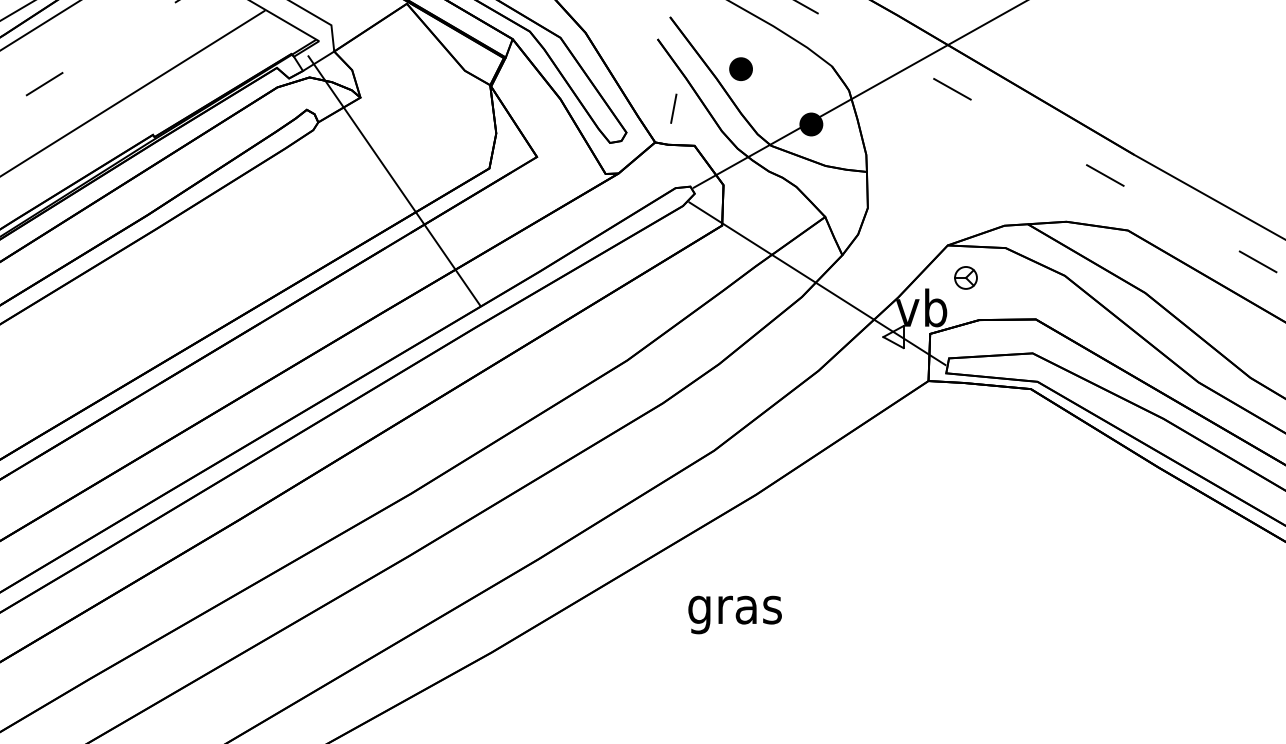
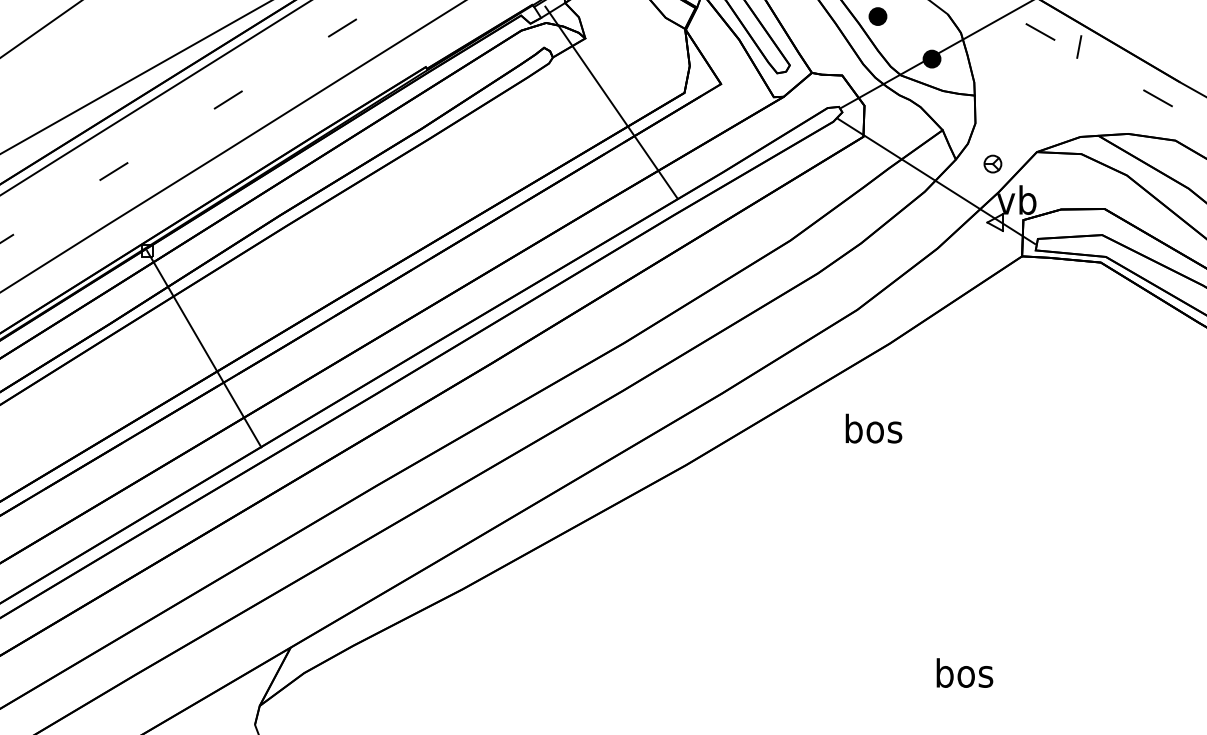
line: (674, 108) -> (1079, 46), moved
part: (965, 277) -> (992, 163), moved
text: (735, 610) -> (873, 432), gras -> bos

